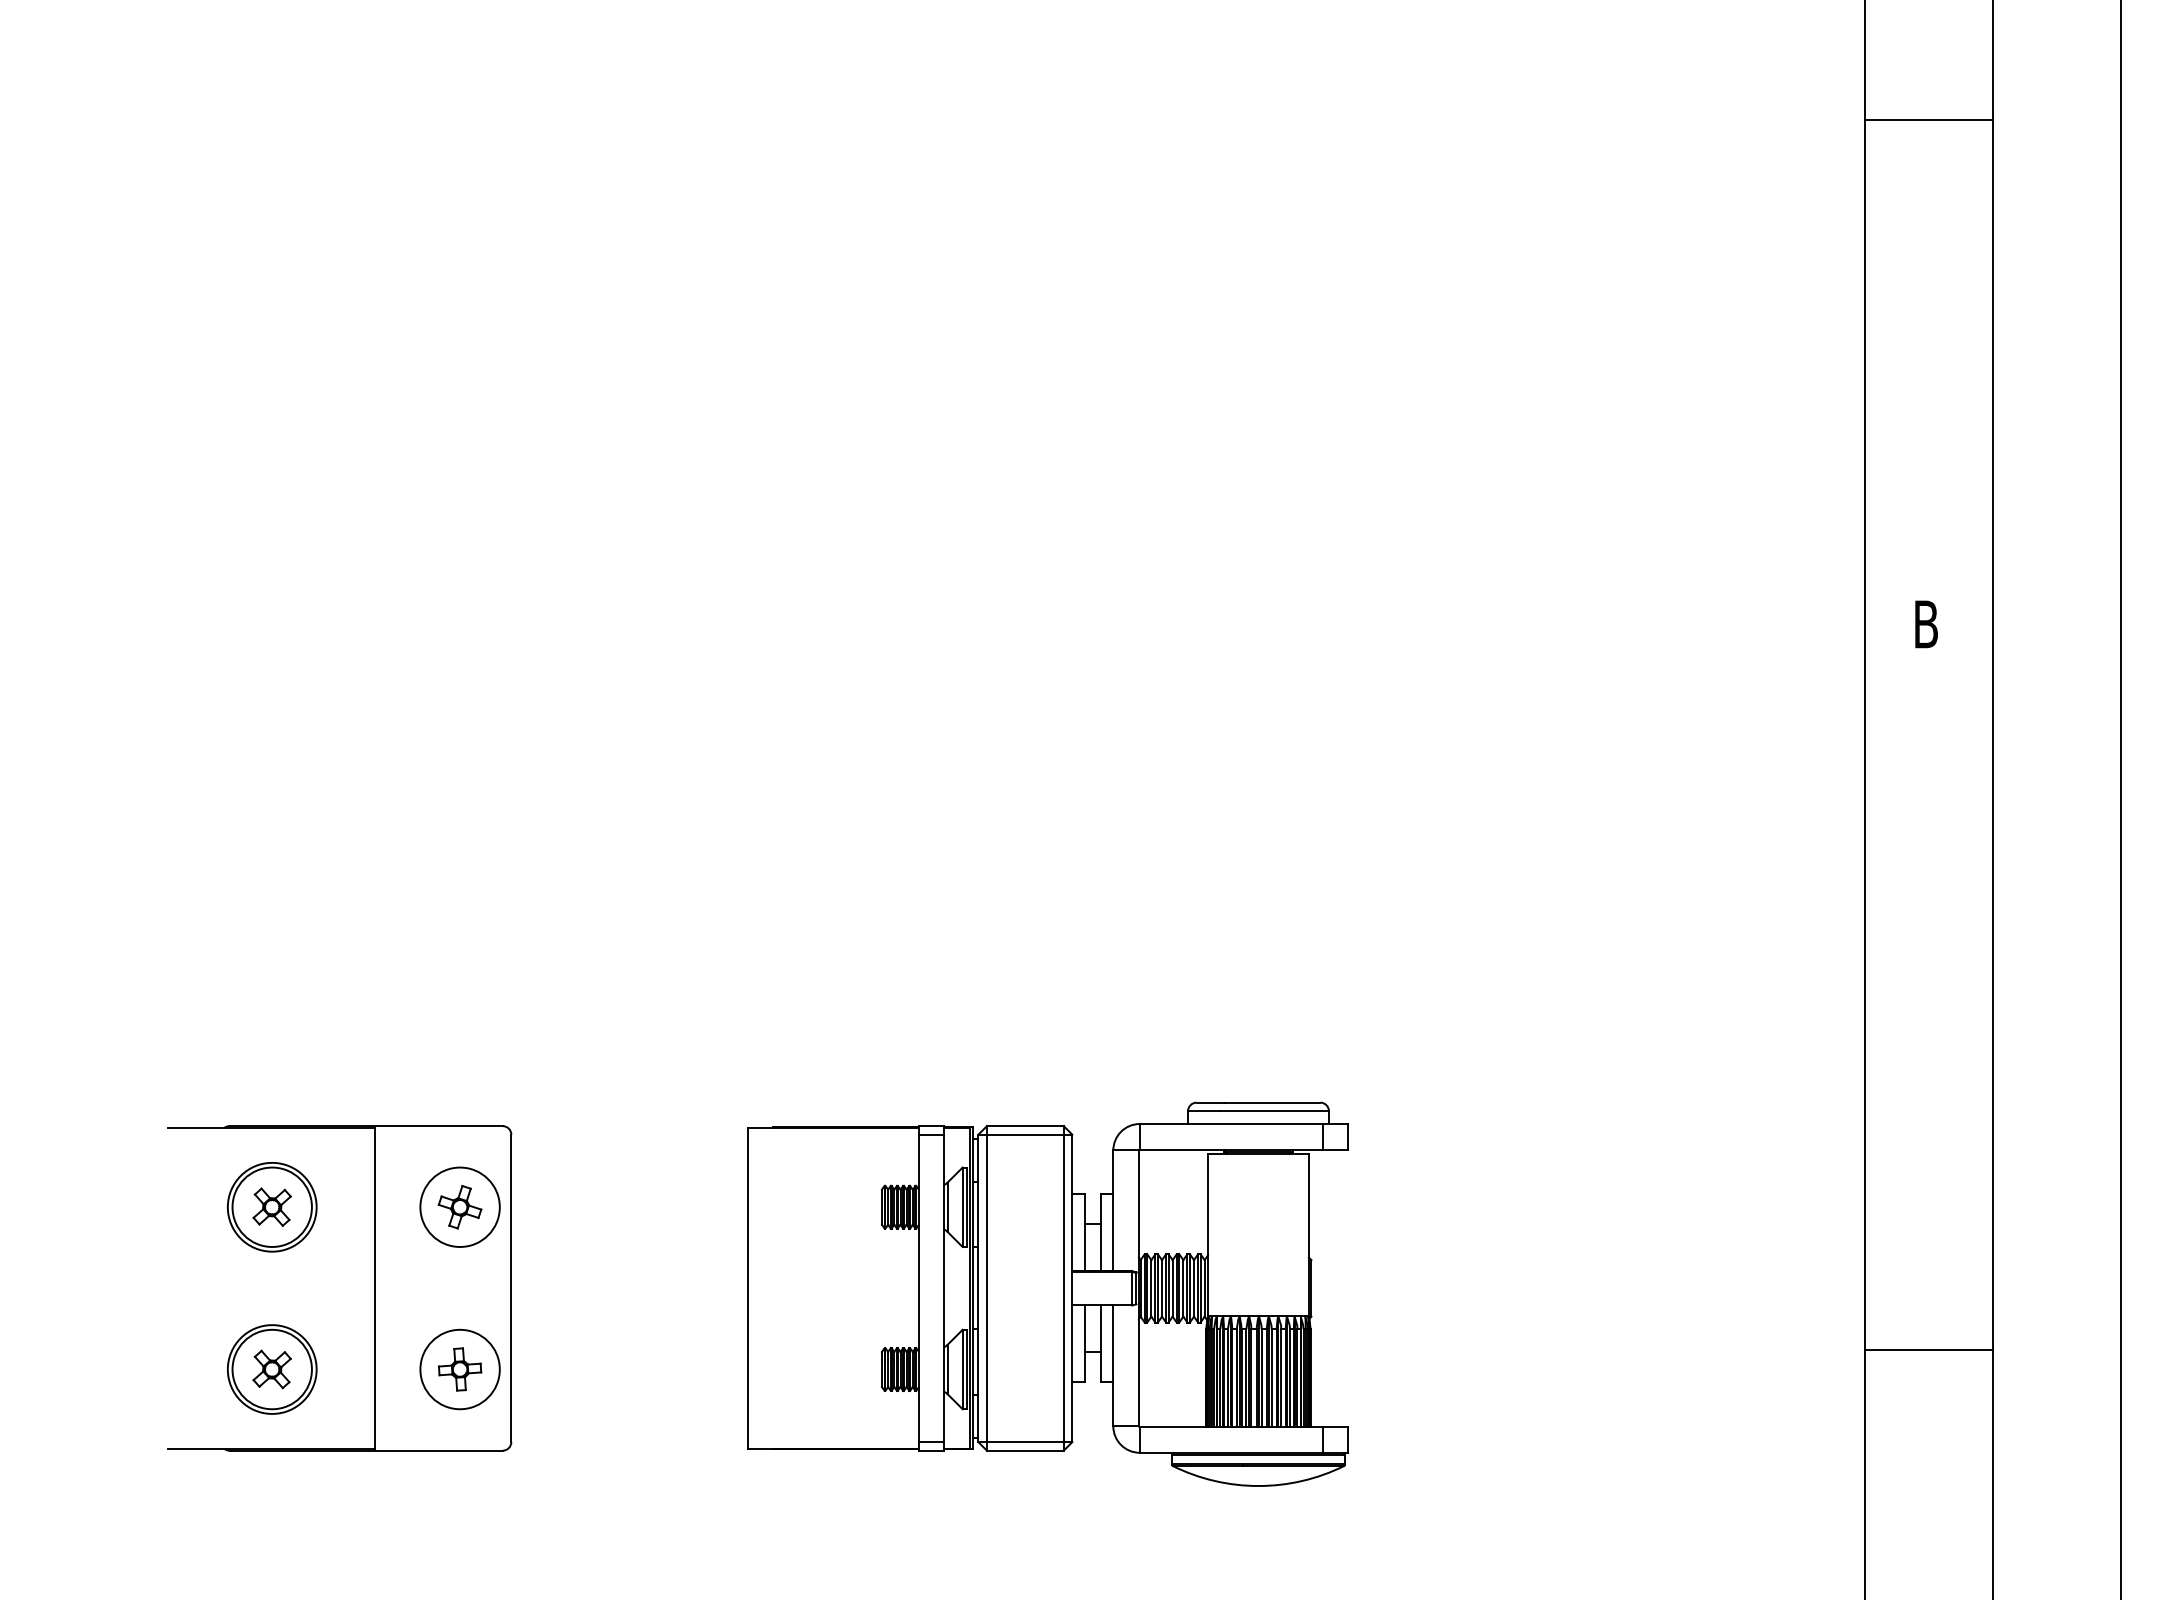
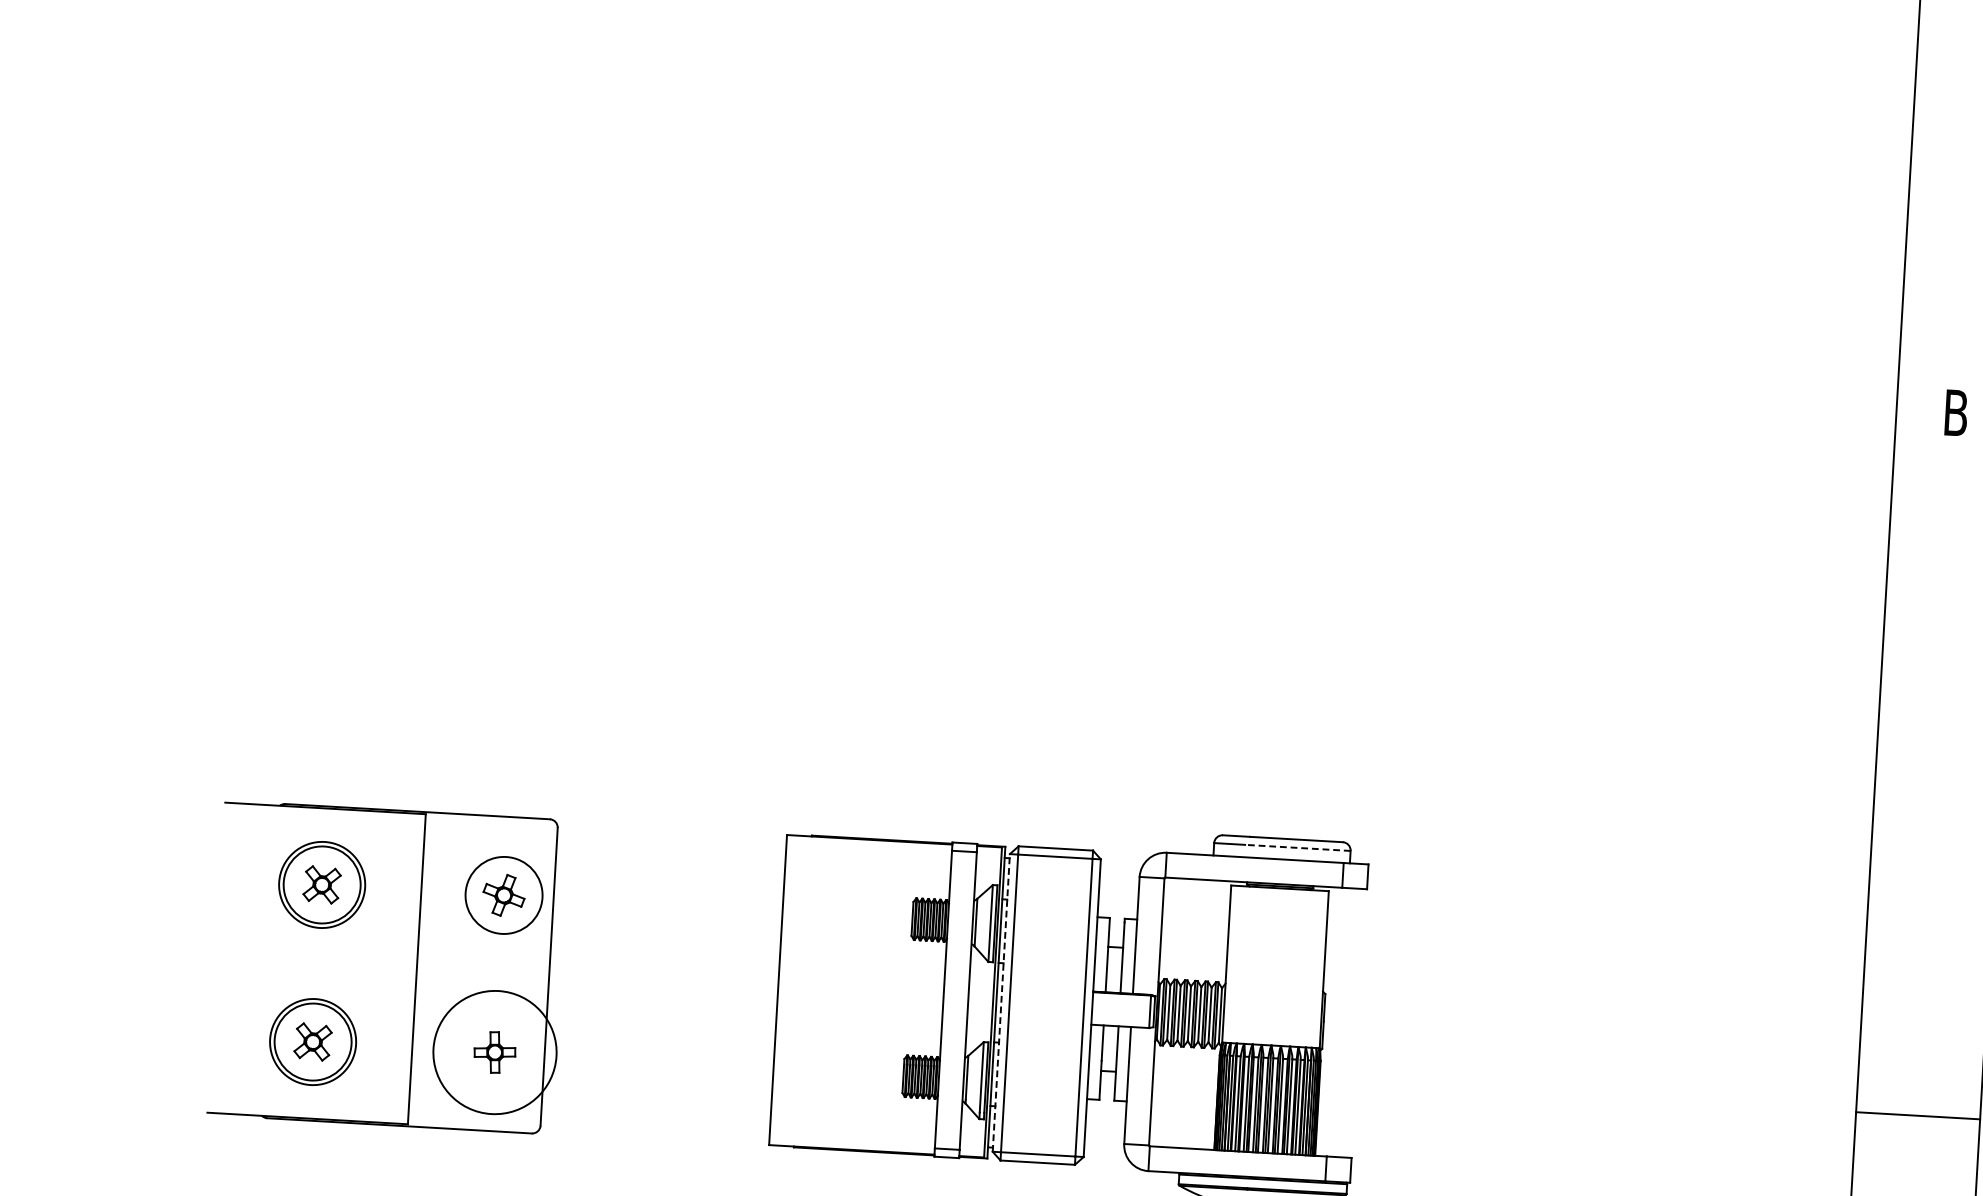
line: (1273, 1111) -> (1296, 848), solid -> dashed
line: (978, 1288) -> (1001, 1003), solid -> dashed
circle: (459, 1369) -> (494, 1052), size x1.6

